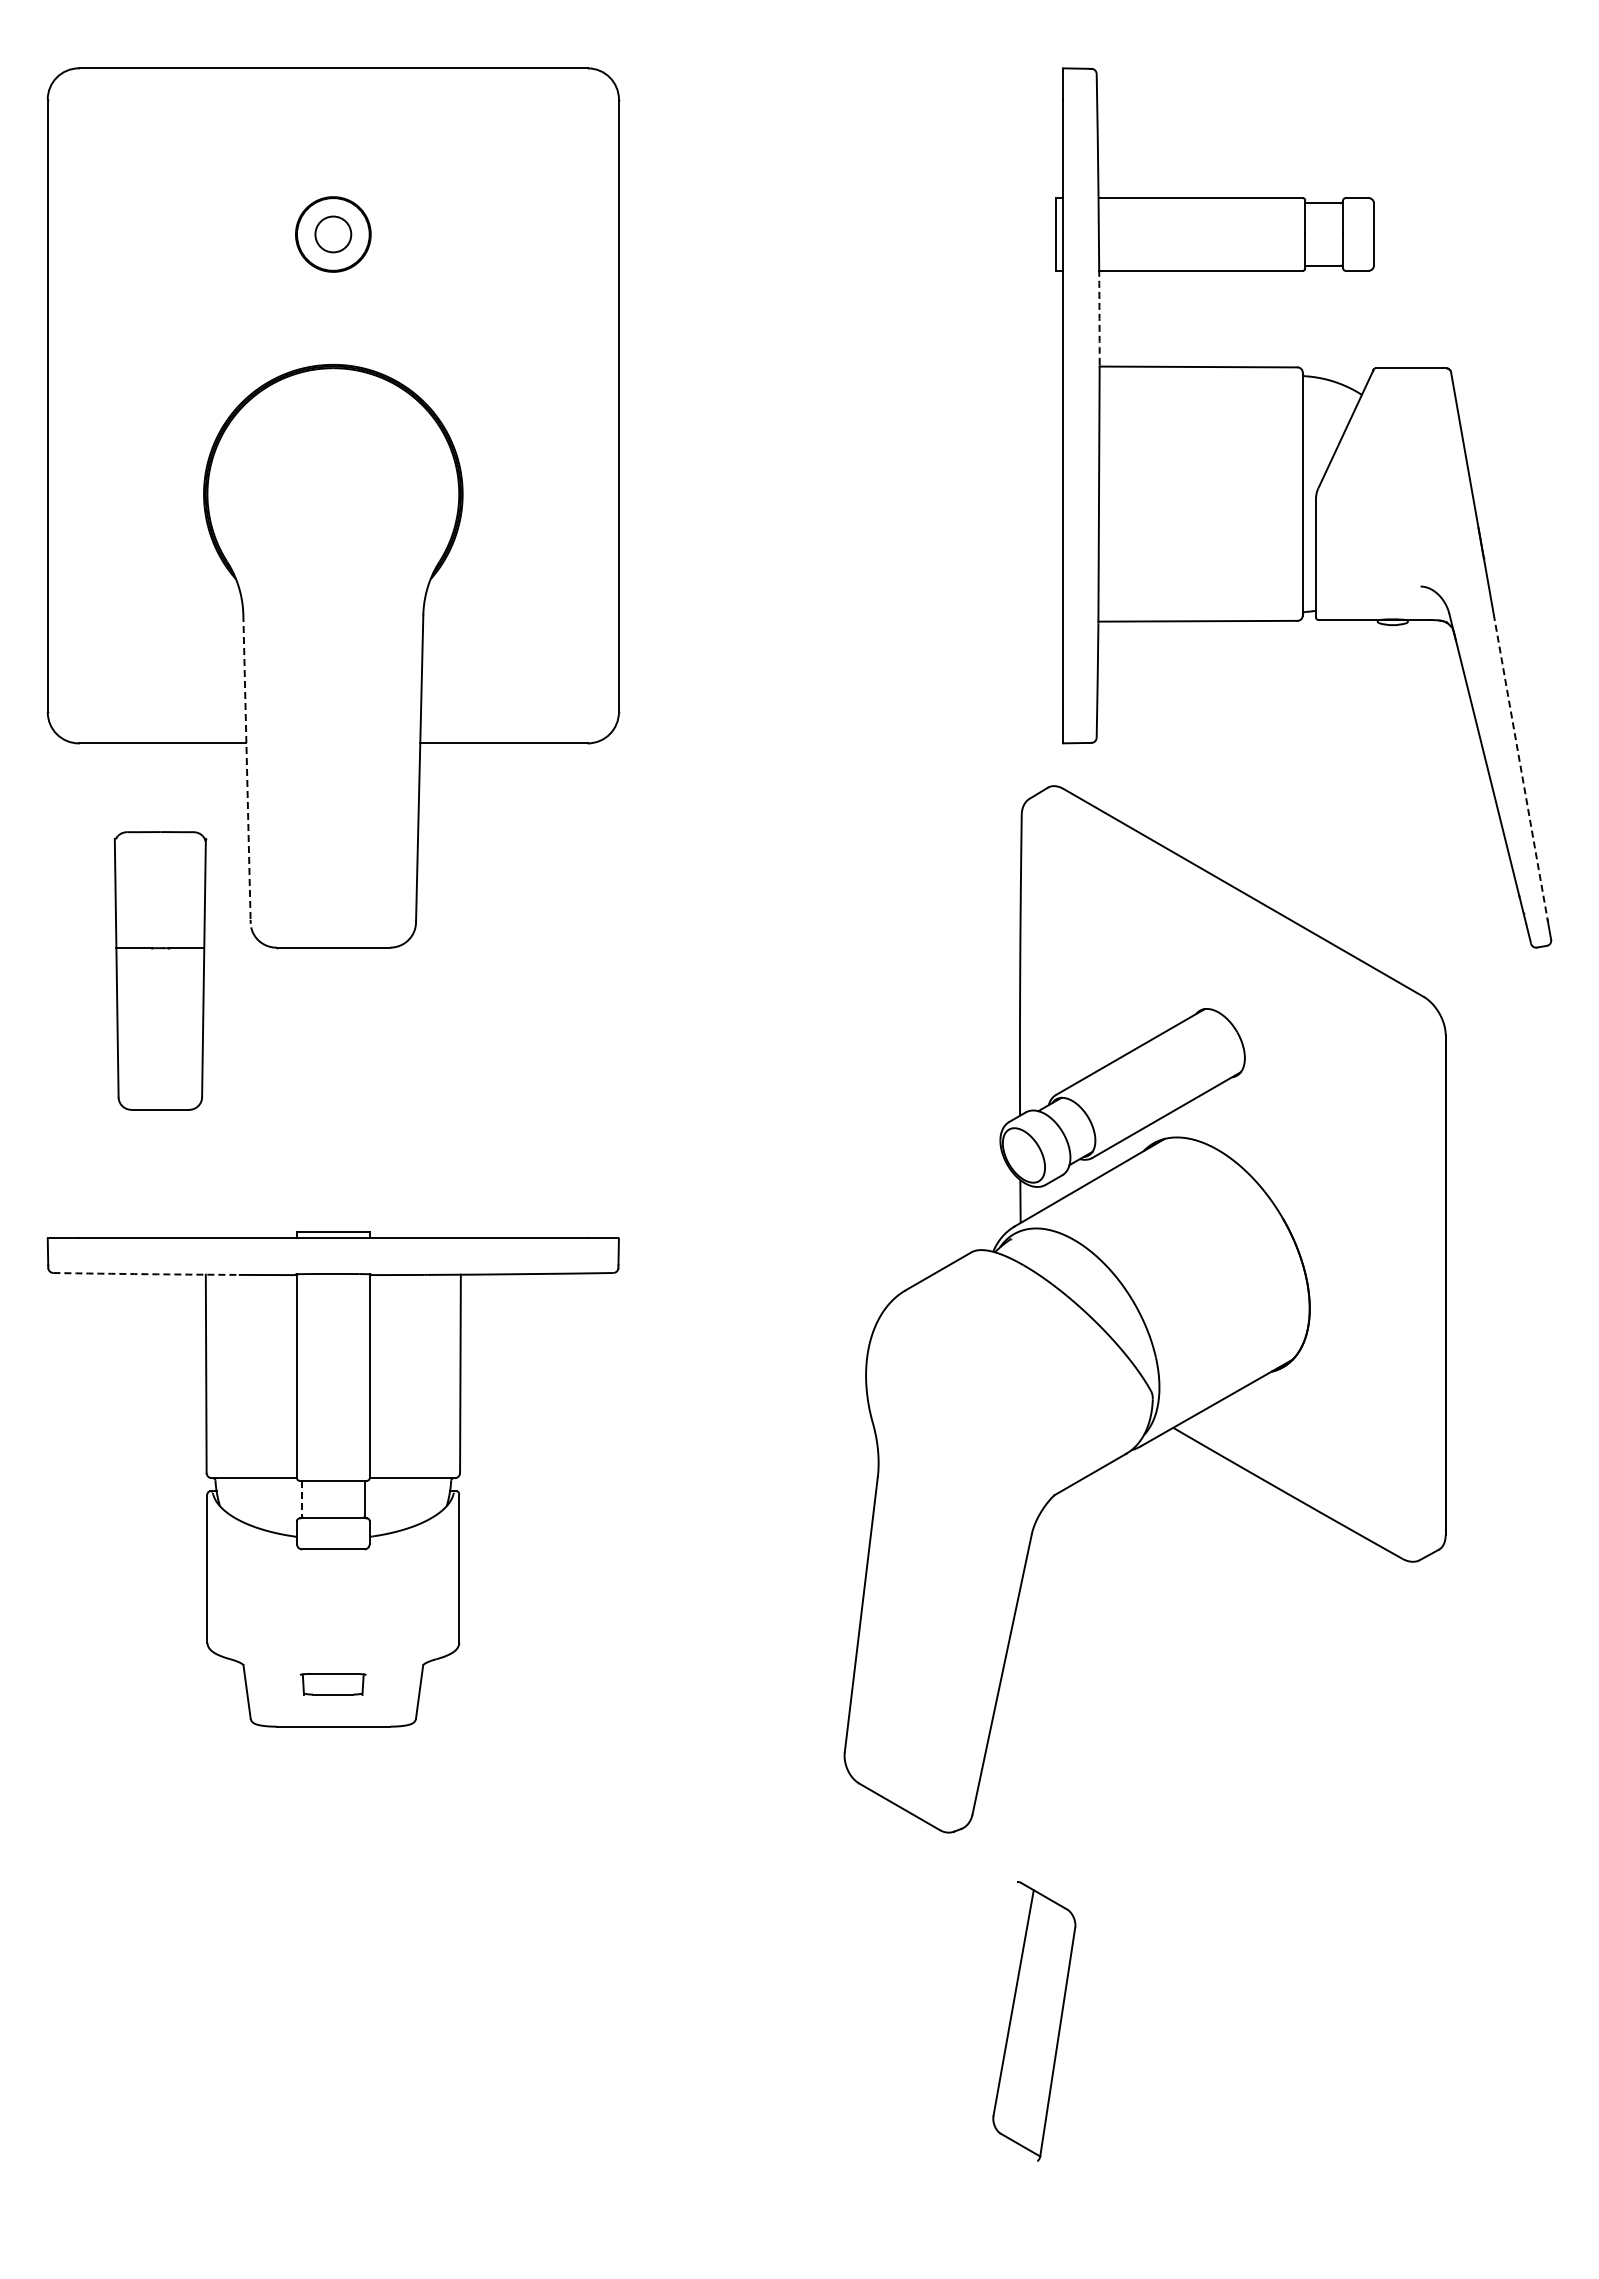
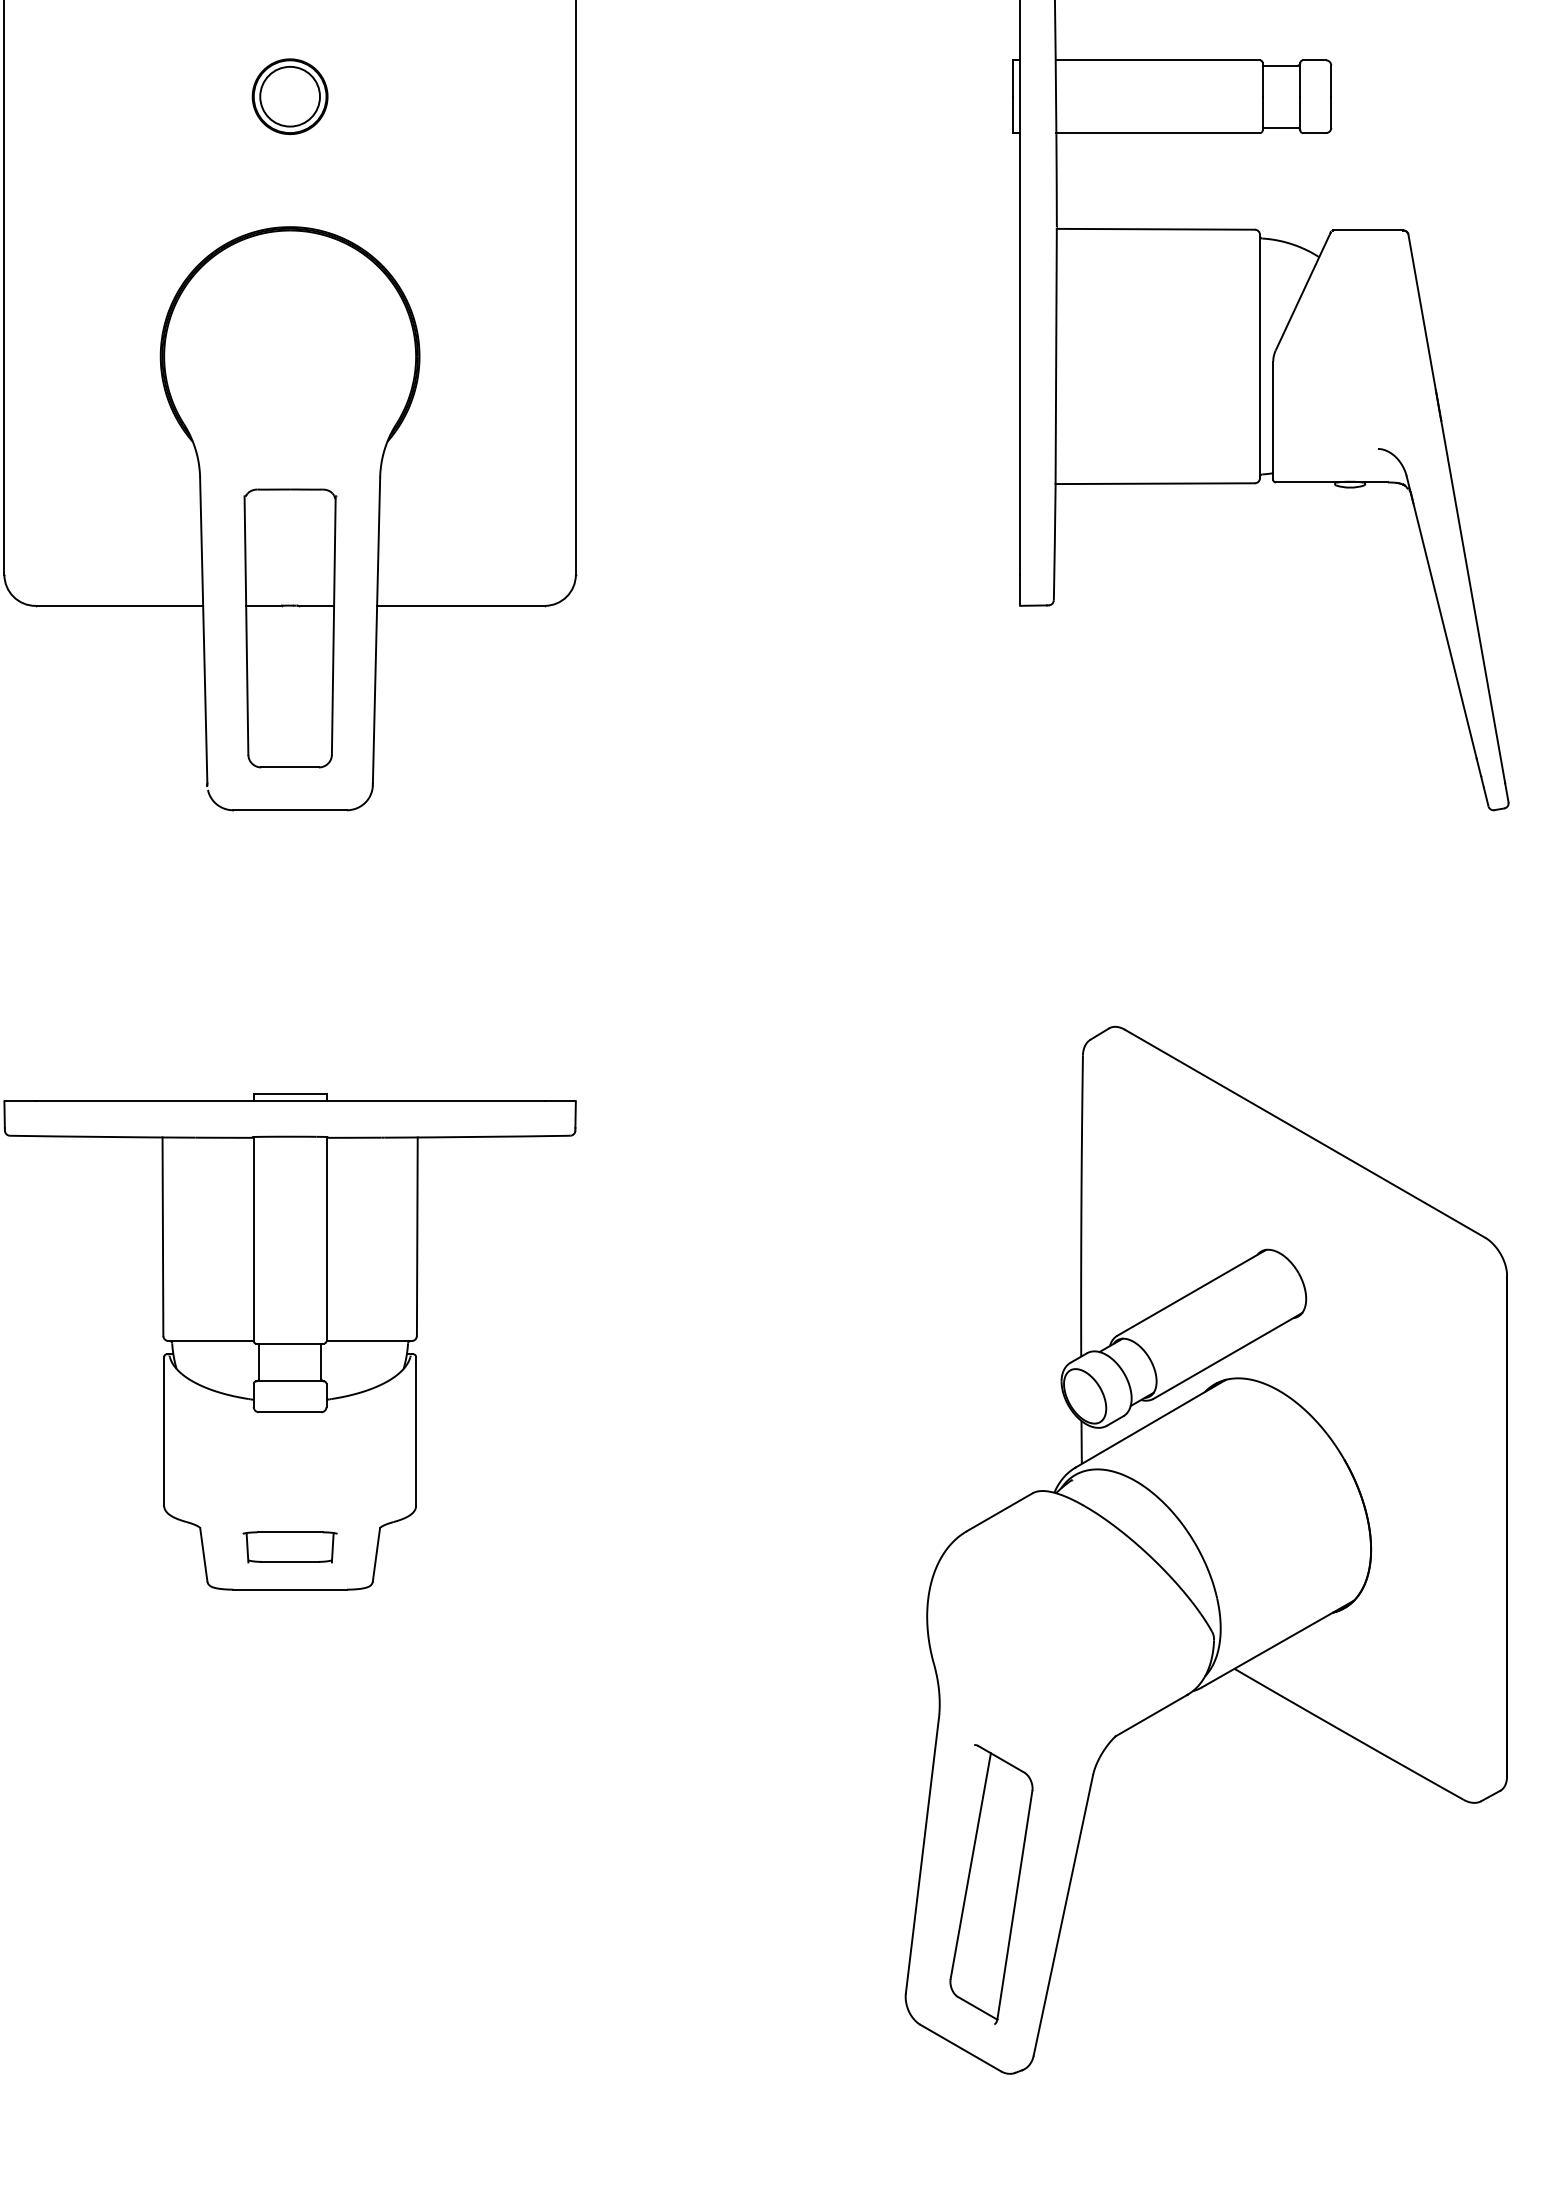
circle: (333, 234) -> (290, 96), size x1.67
arc: (1099, 318) -> (1056, 180), dashed -> solid
line: (247, 767) -> (204, 630), dashed -> solid
line: (1520, 767) -> (1477, 630), dashed -> solid
part: (160, 970) -> (290, 628), moved
arc: (146, 1274) -> (103, 1137), dashed -> solid
part: (1144, 1309) -> (1205, 1550), moved
line: (302, 1498) -> (259, 1361), dashed -> solid
part: (332, 1684) -> (289, 1547), size x1.43

